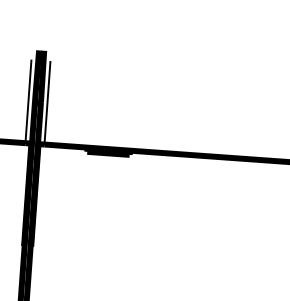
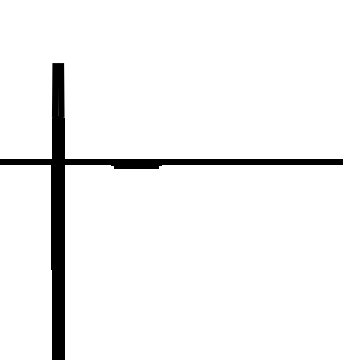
line: (28, 101) -> (48, 117), removed
line: (47, 102) -> (68, 117), removed

